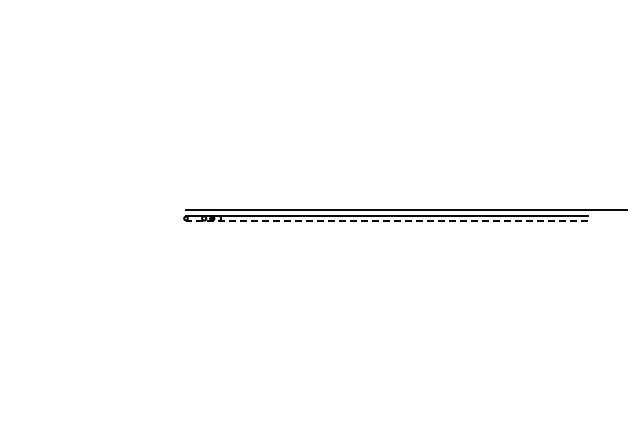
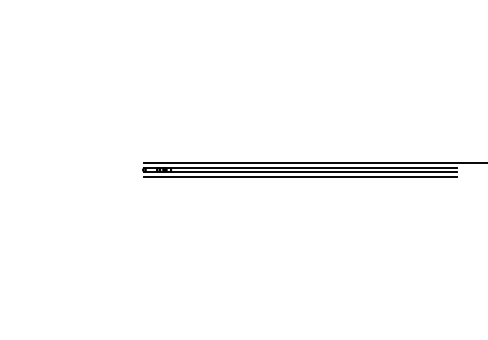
line: (386, 220) -> (300, 171), dashed -> solid
line: (386, 227) -> (300, 176), added

